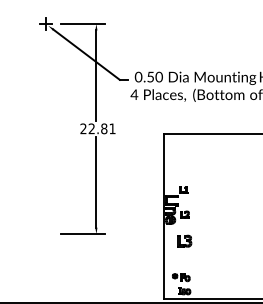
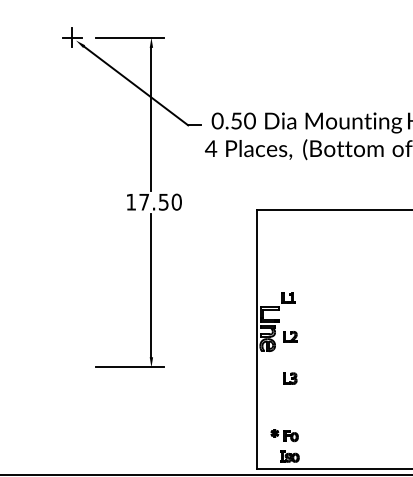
text: (97, 128) -> (153, 201), 22.81 -> 17.50
part: (184, 241) -> (289, 378), size x0.62

